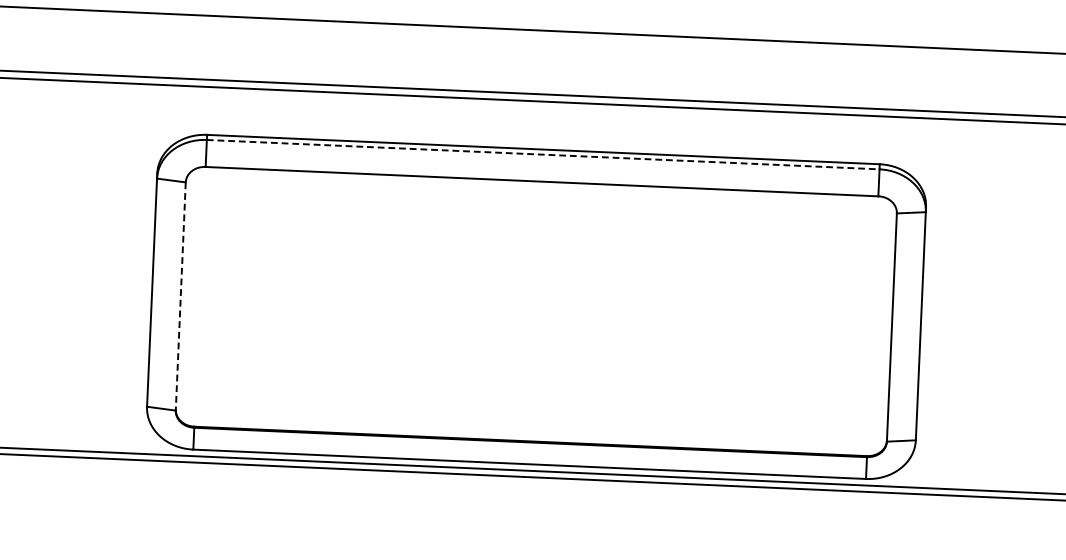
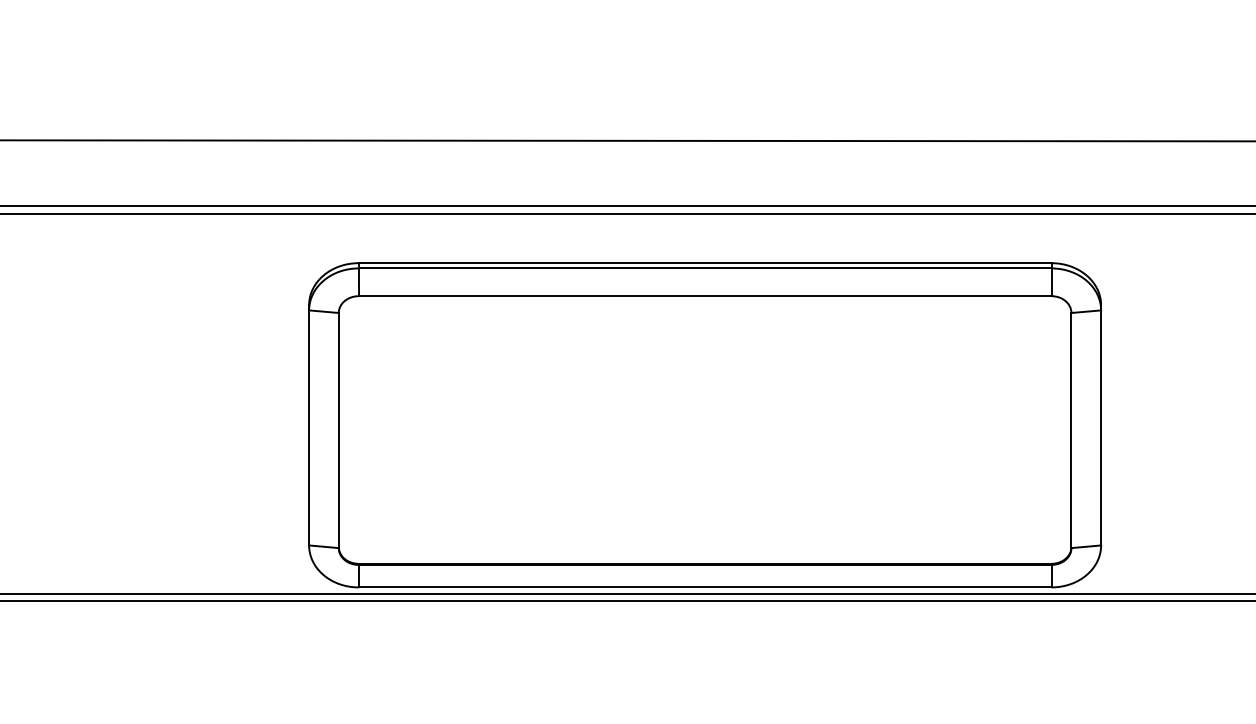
line: (543, 154) -> (705, 268), dashed -> solid
line: (180, 296) -> (338, 430), dashed -> solid

